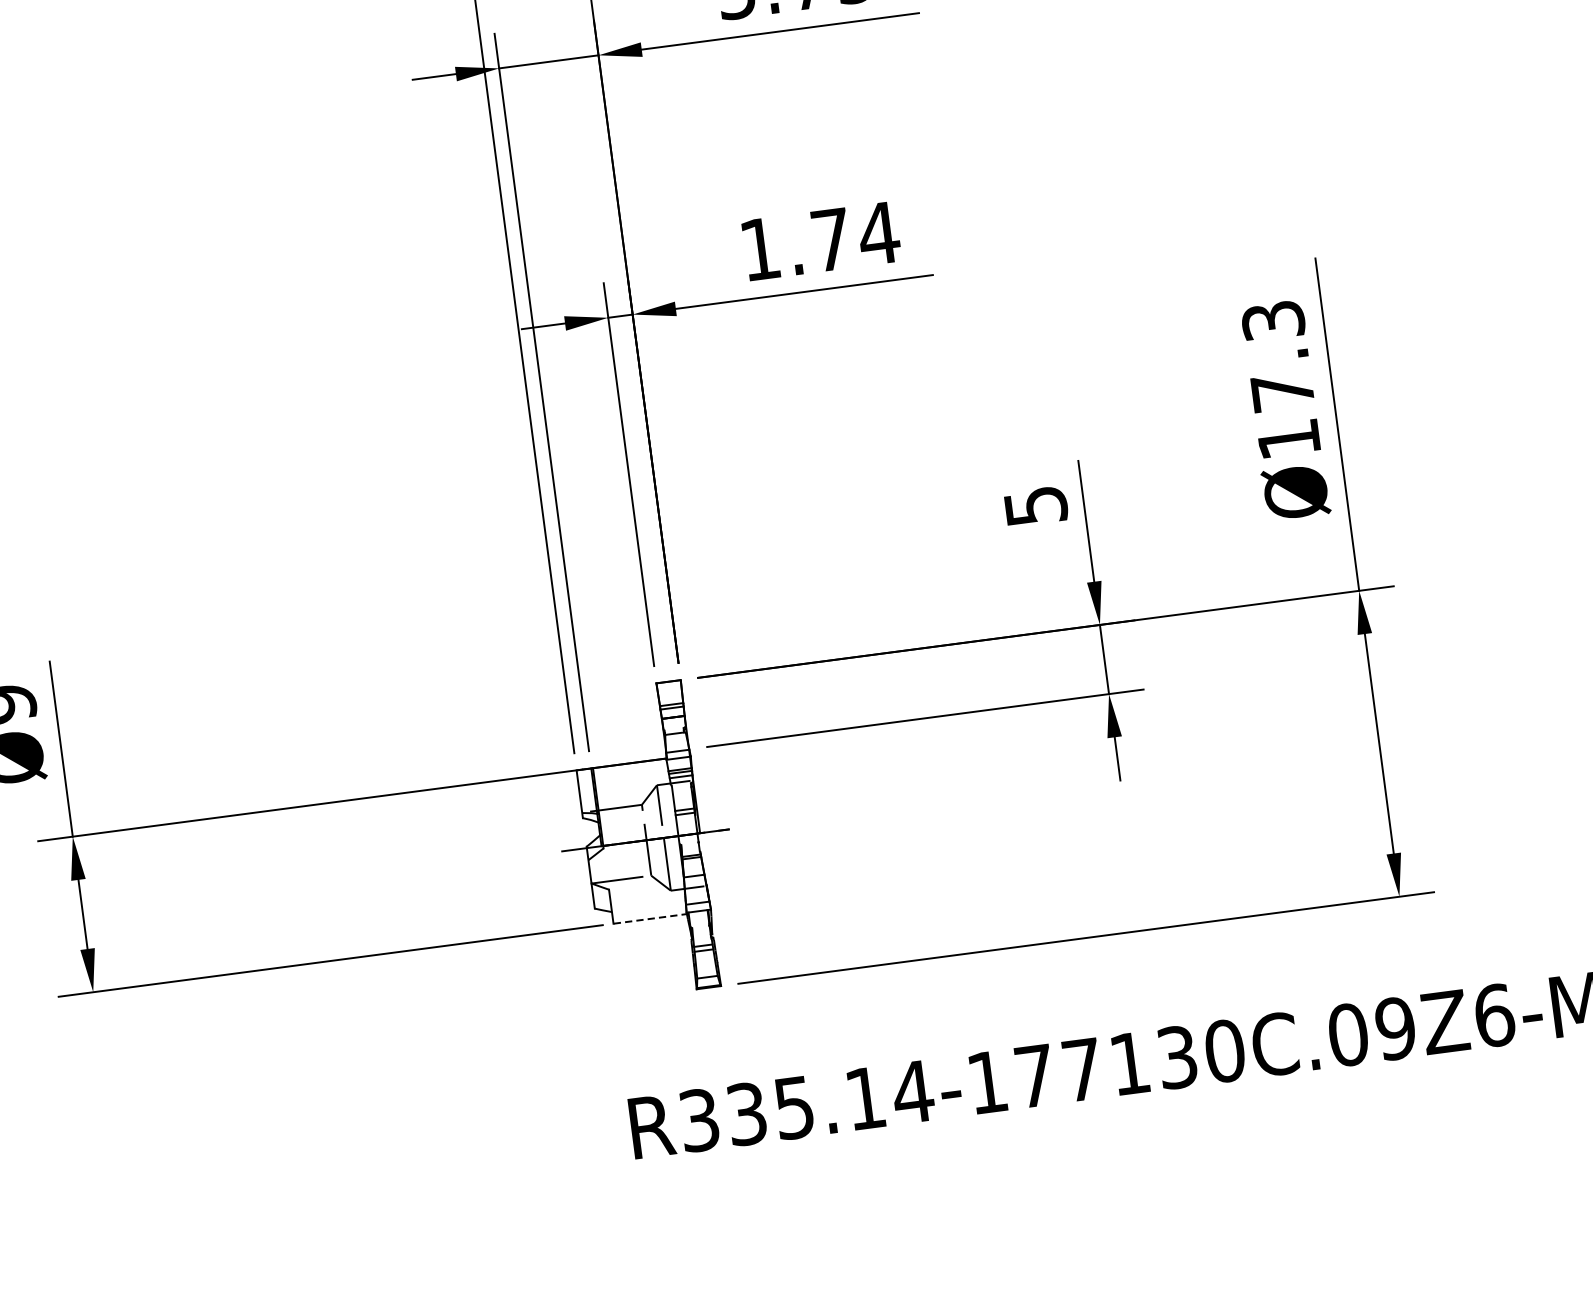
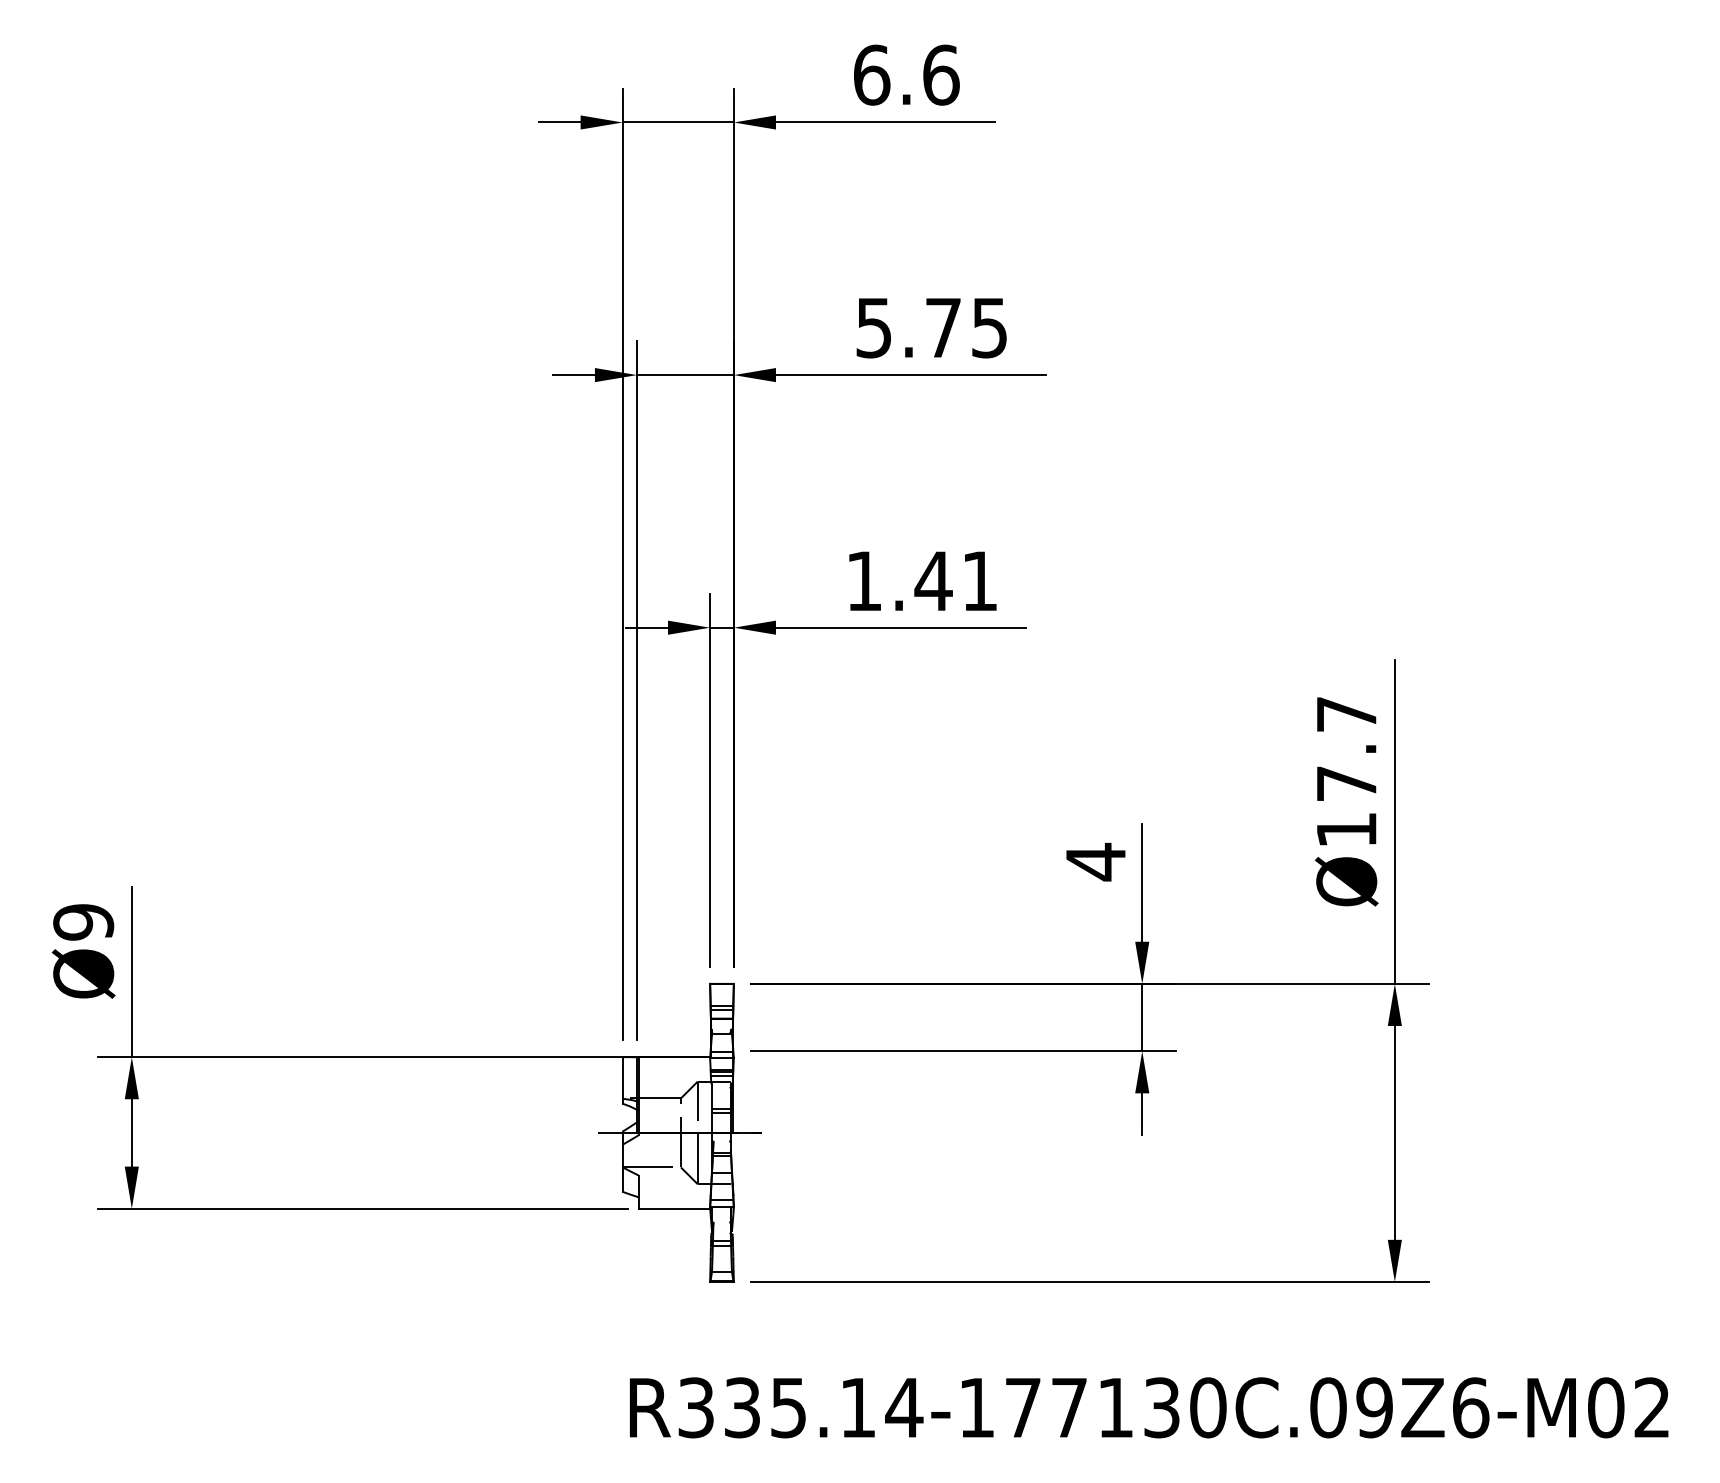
text: (854, 236) -> (956, 580), 1.74 -> 1.41
text: (1273, 320) -> (1346, 714), Ø17.3 -> Ø17.7
text: (1036, 505) -> (1096, 861), 5 -> 4
line: (651, 918) -> (675, 1208), dashed -> solid

